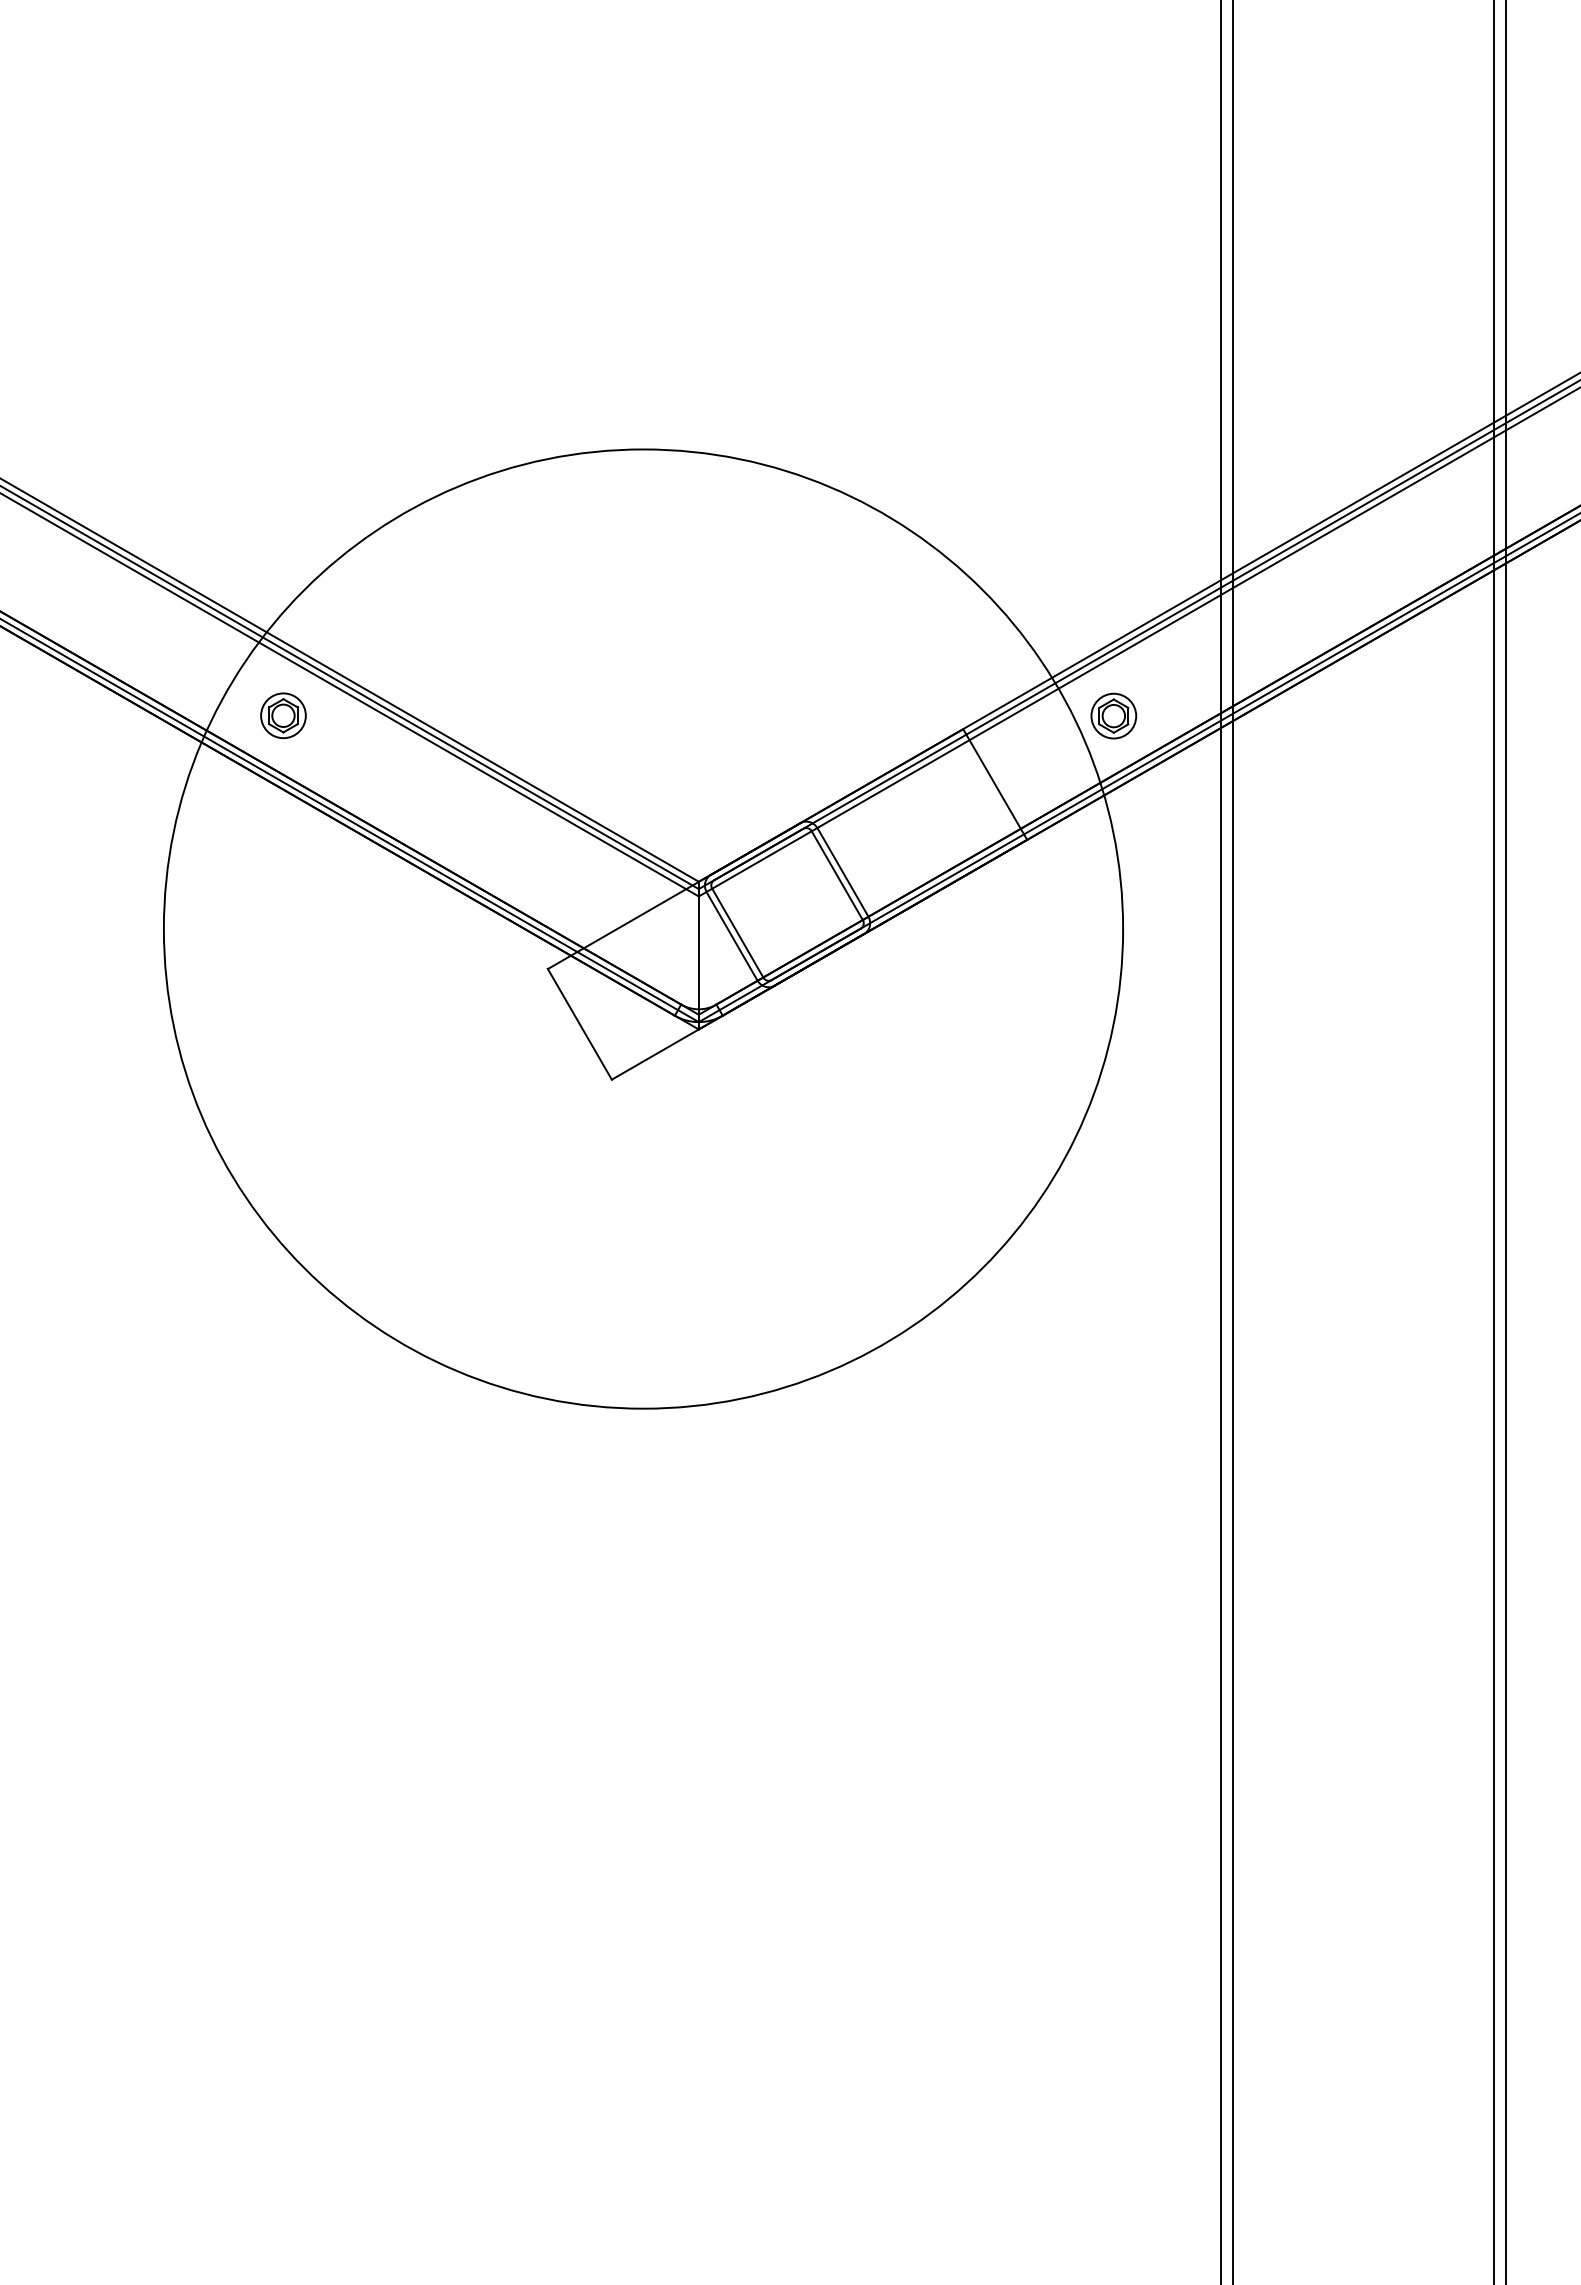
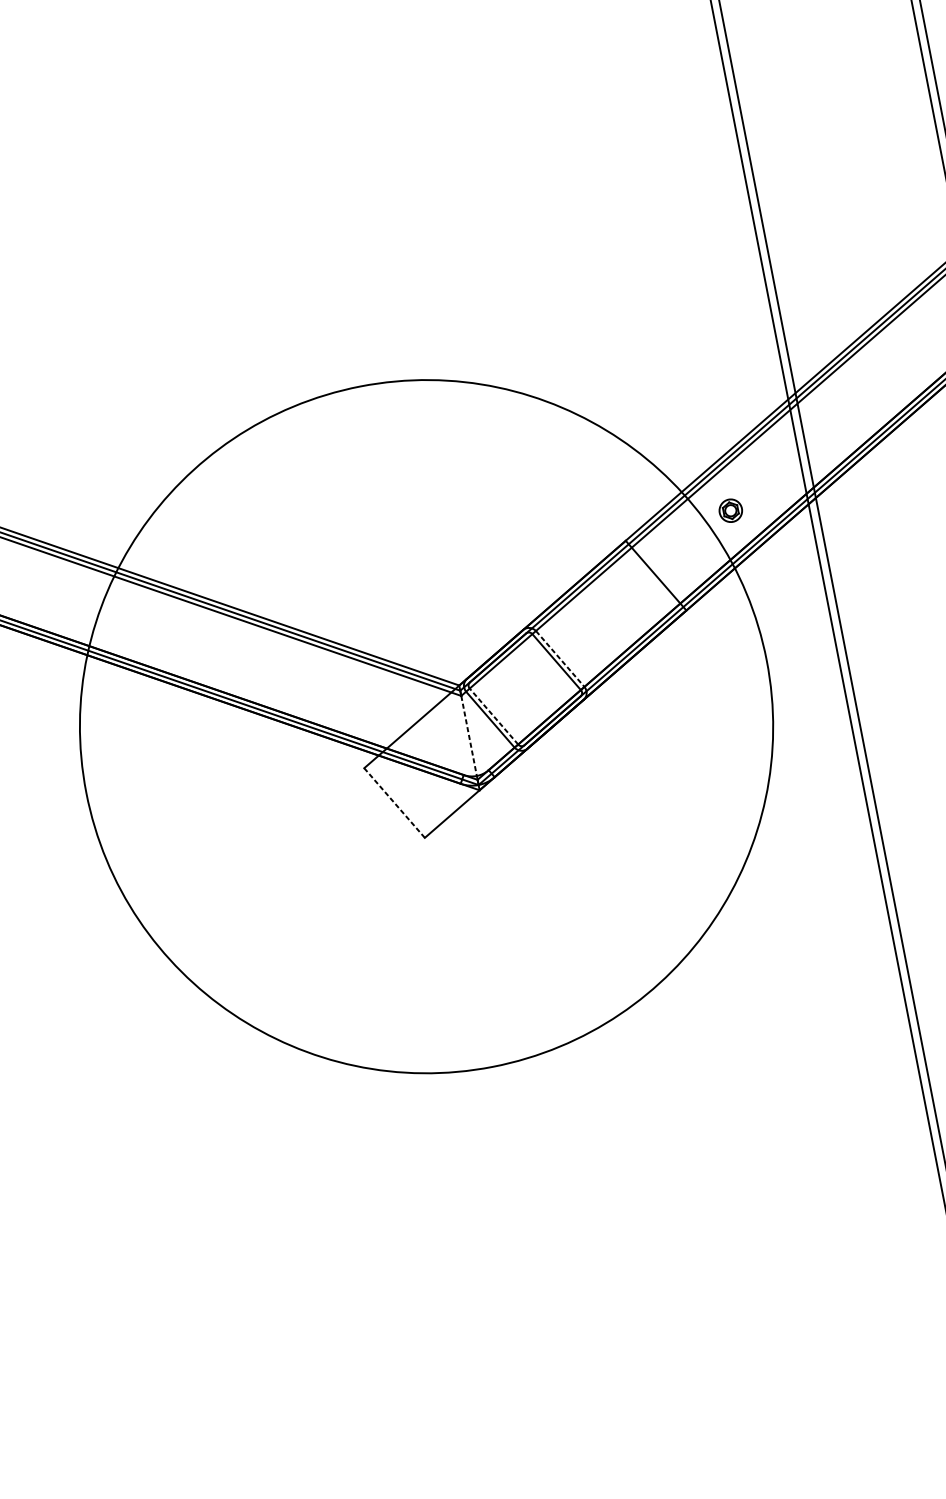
part: (283, 715) -> (141, 624), removed
part: (1113, 715) -> (730, 510), size x0.7
line: (843, 872) -> (560, 658), solid -> dashed
line: (737, 932) -> (493, 716), solid -> dashed
line: (698, 956) -> (469, 738), solid -> dashed
line: (579, 1024) -> (394, 803), solid -> dashed

